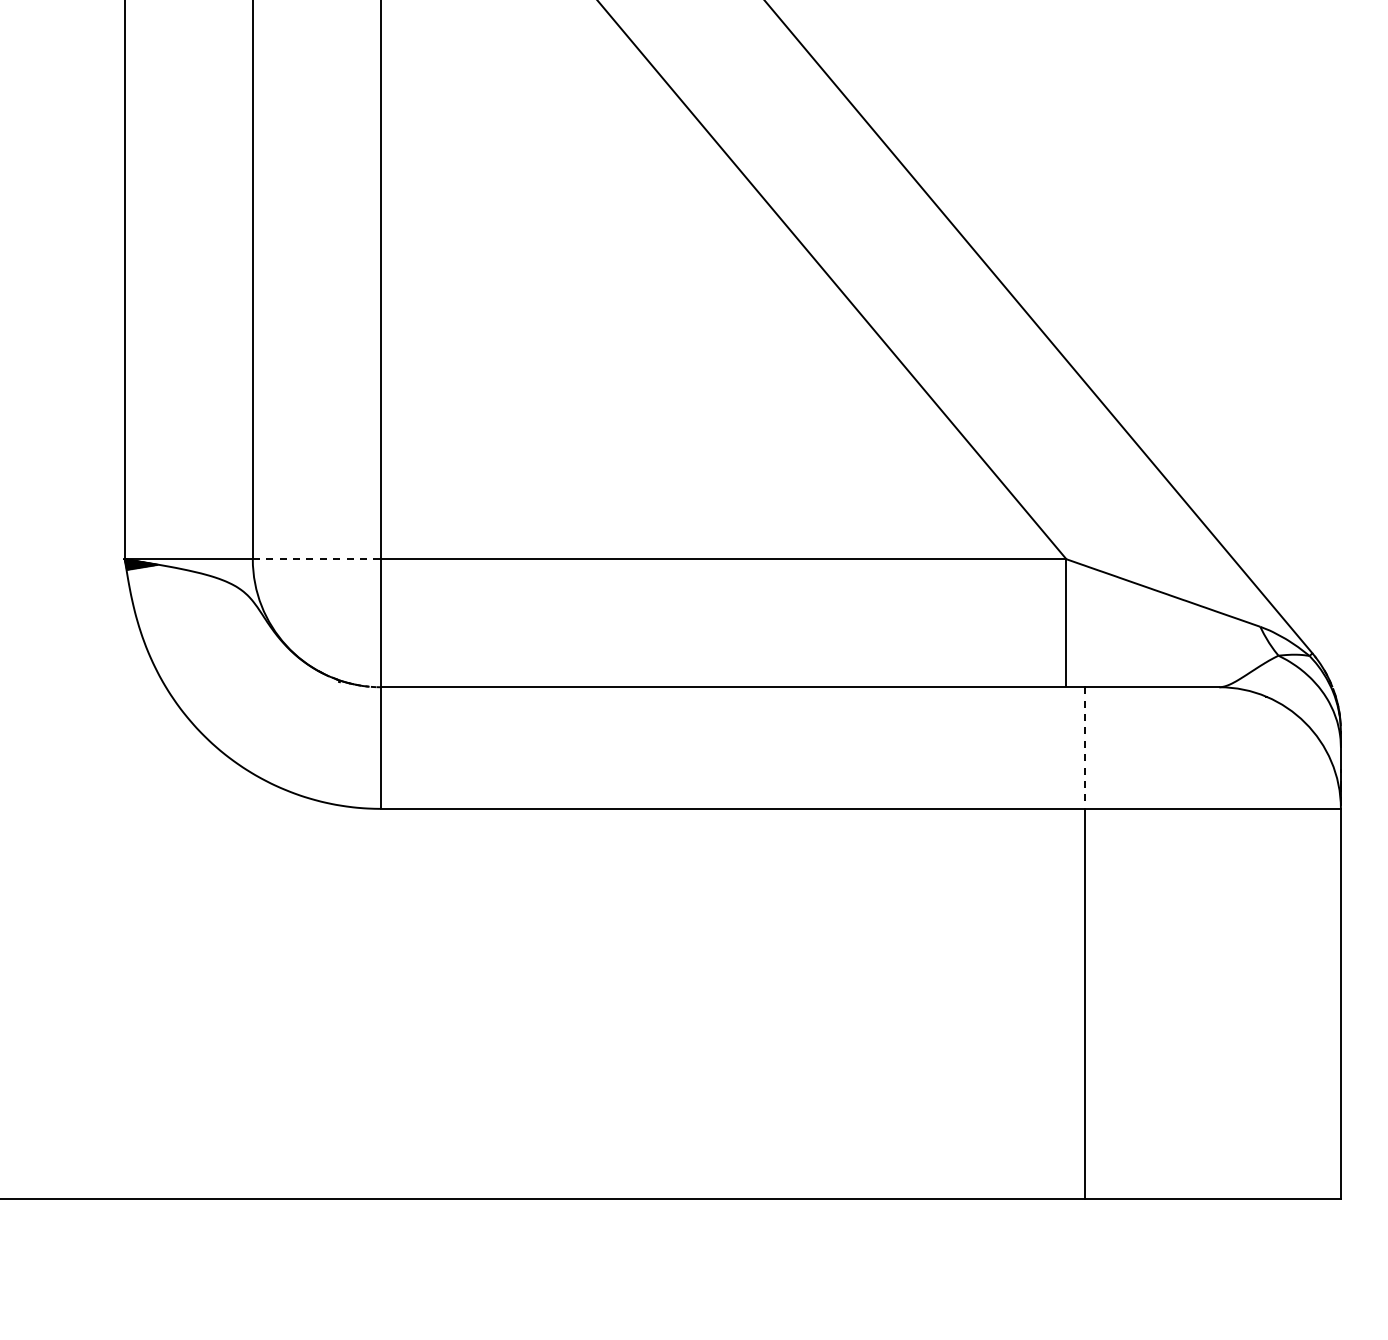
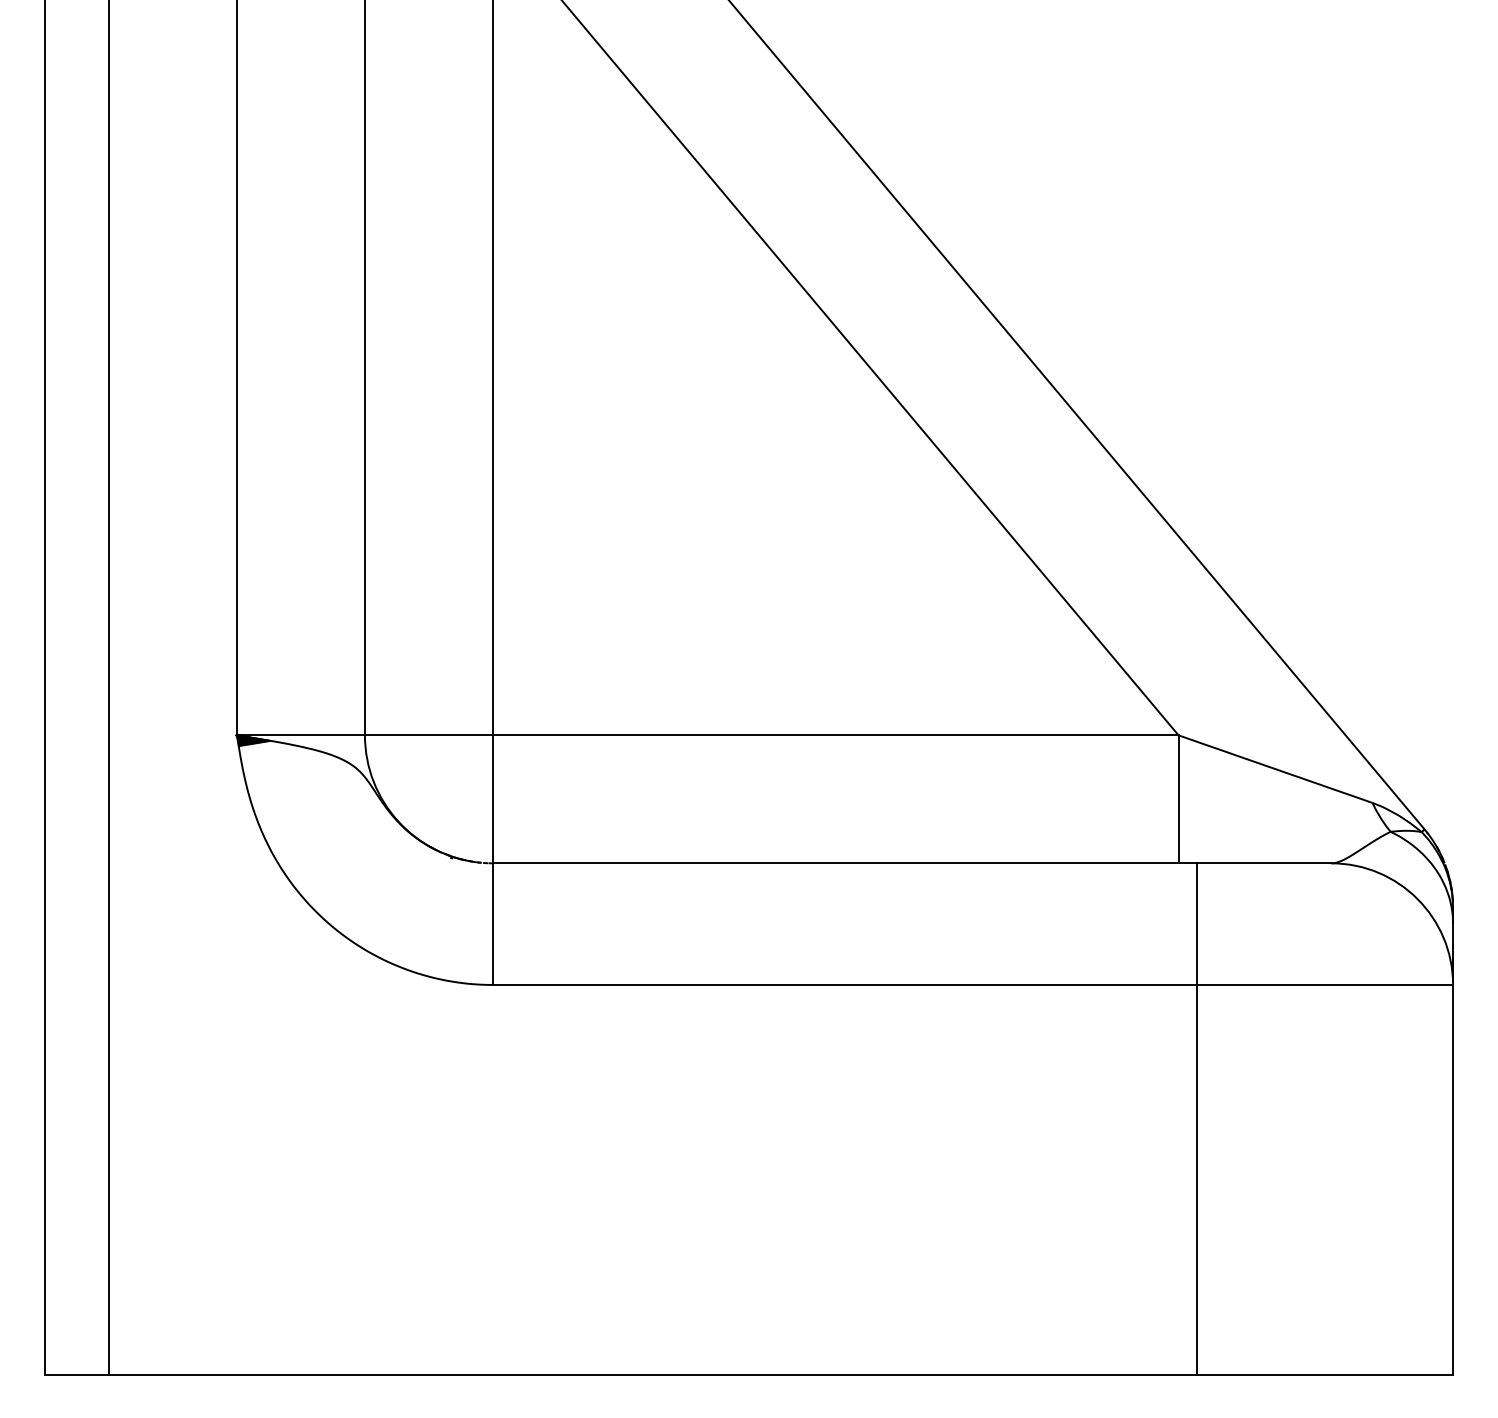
line: (317, 559) -> (429, 735), dashed -> solid
line: (1085, 748) -> (1197, 924), dashed -> solid

